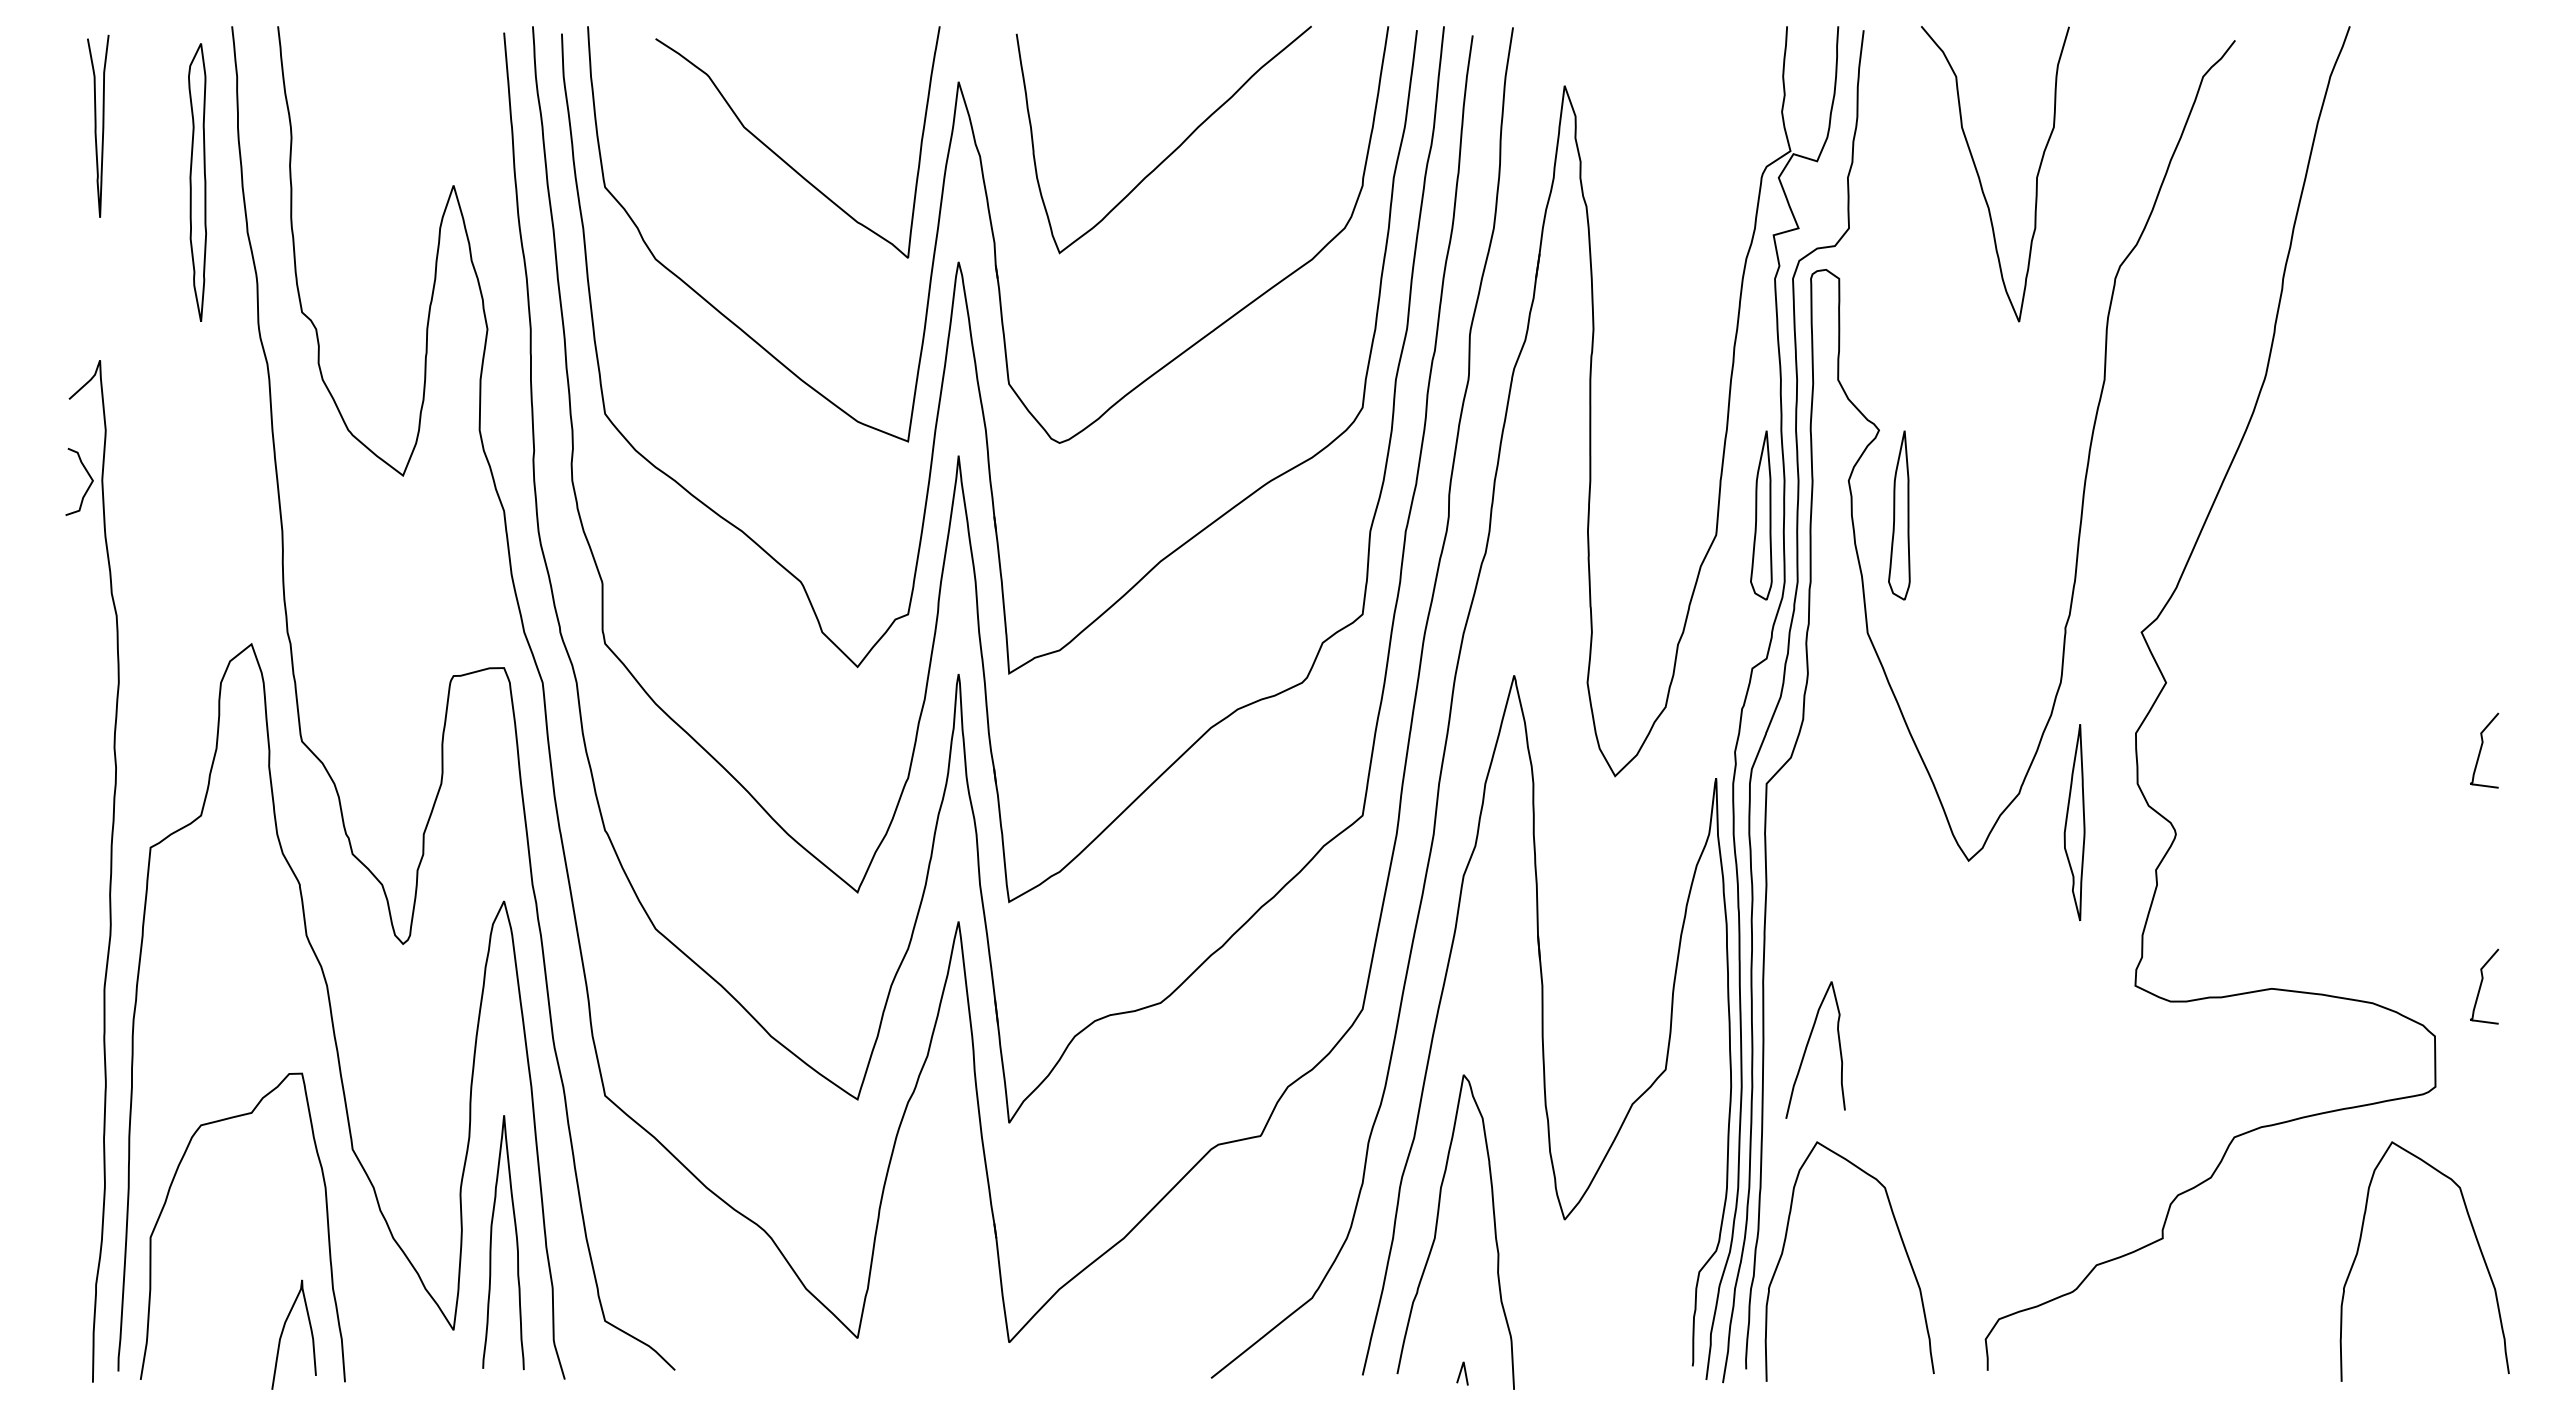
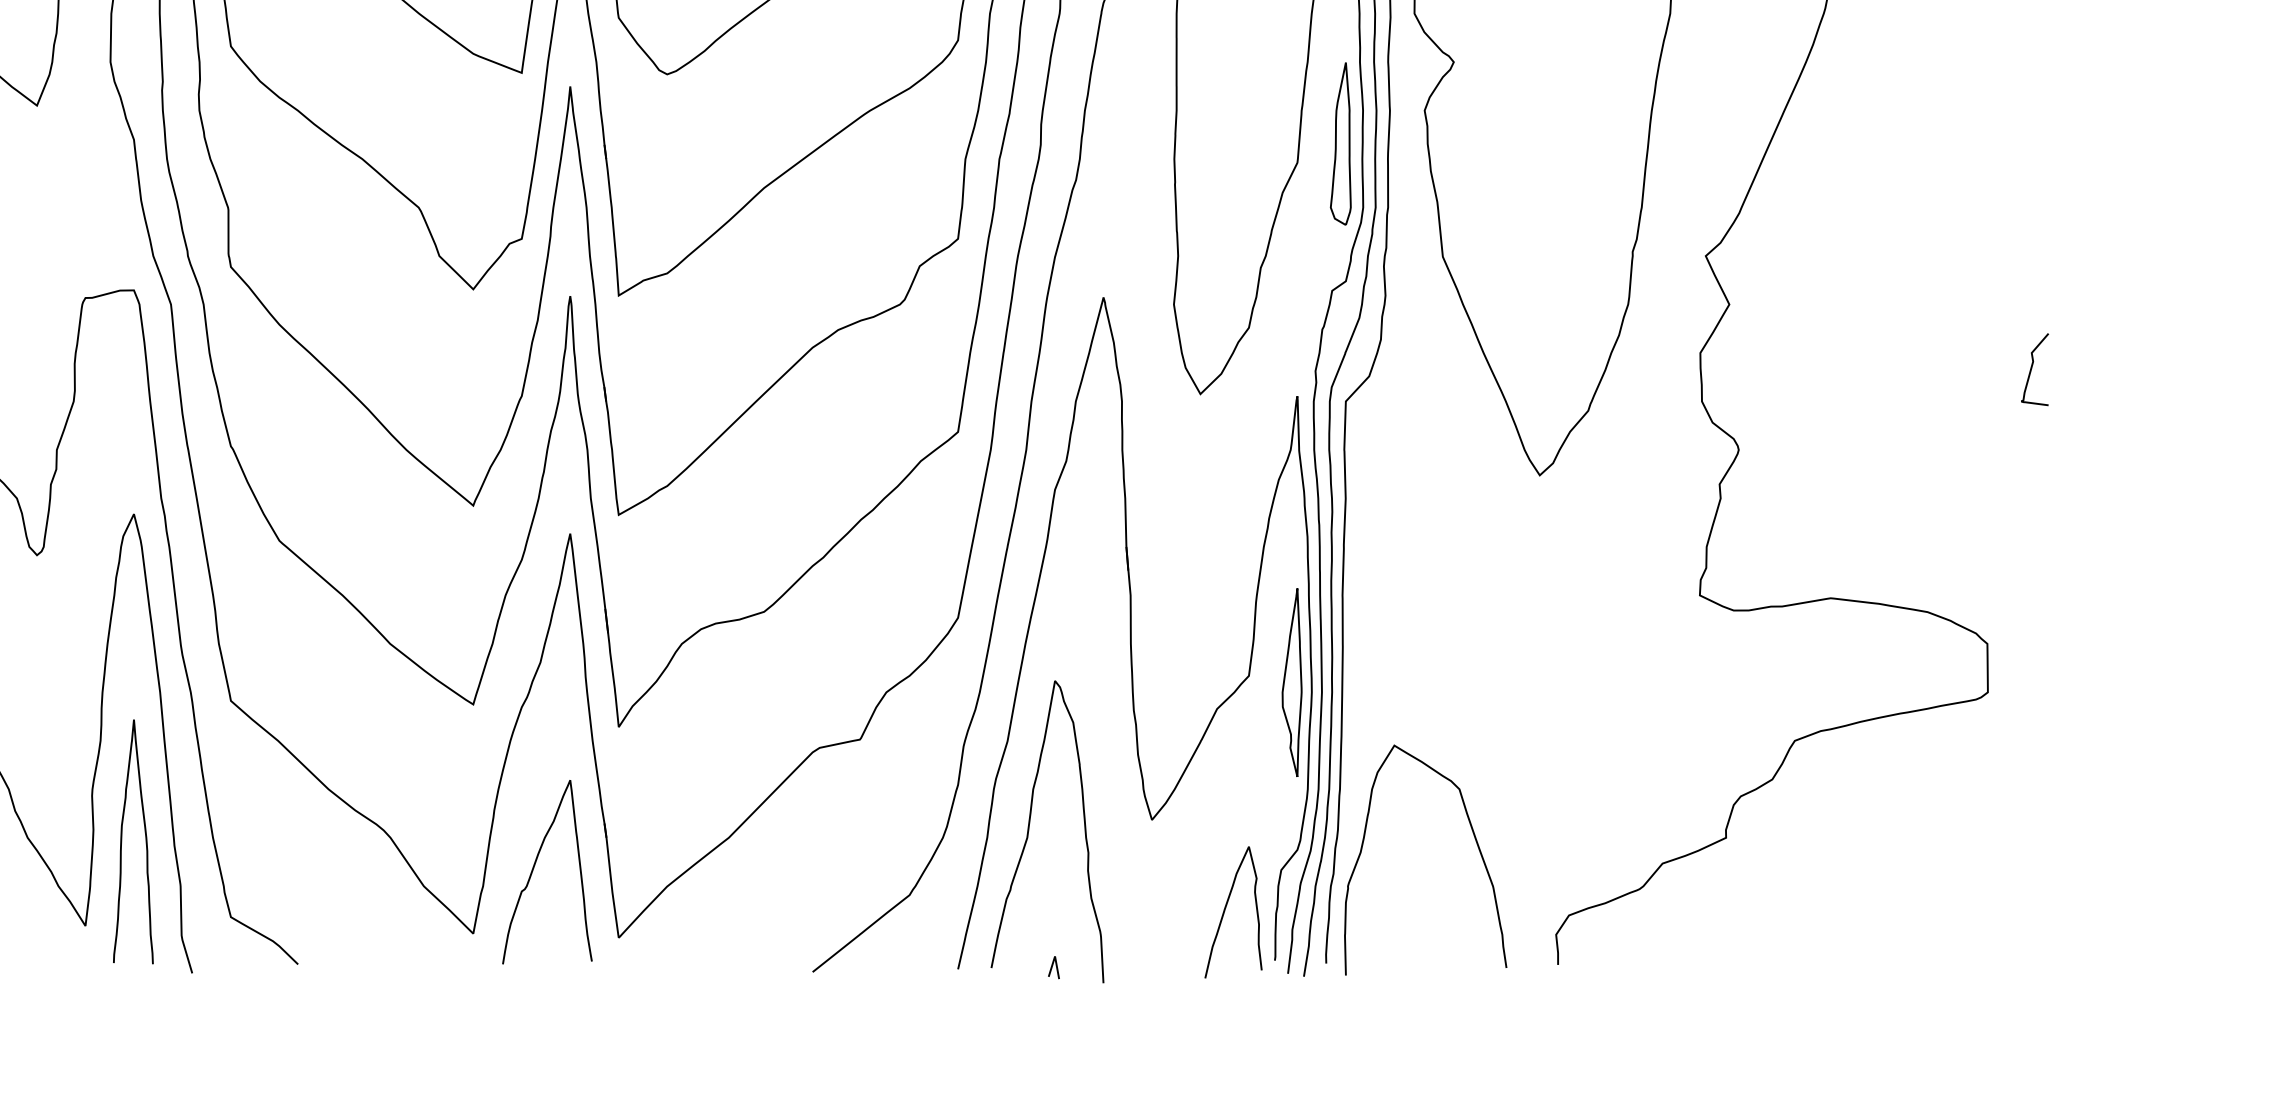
part: (1899, 515) -> (1473, 143), removed
part: (2074, 822) -> (1291, 682), moved
curve: (2481, 986) -> (2032, 596), removed
curve: (1807, 1047) -> (1225, 909), moved
curve: (2477, 1244) -> (2028, 843), removed
curve: (921, 1269) -> (534, 867), added

